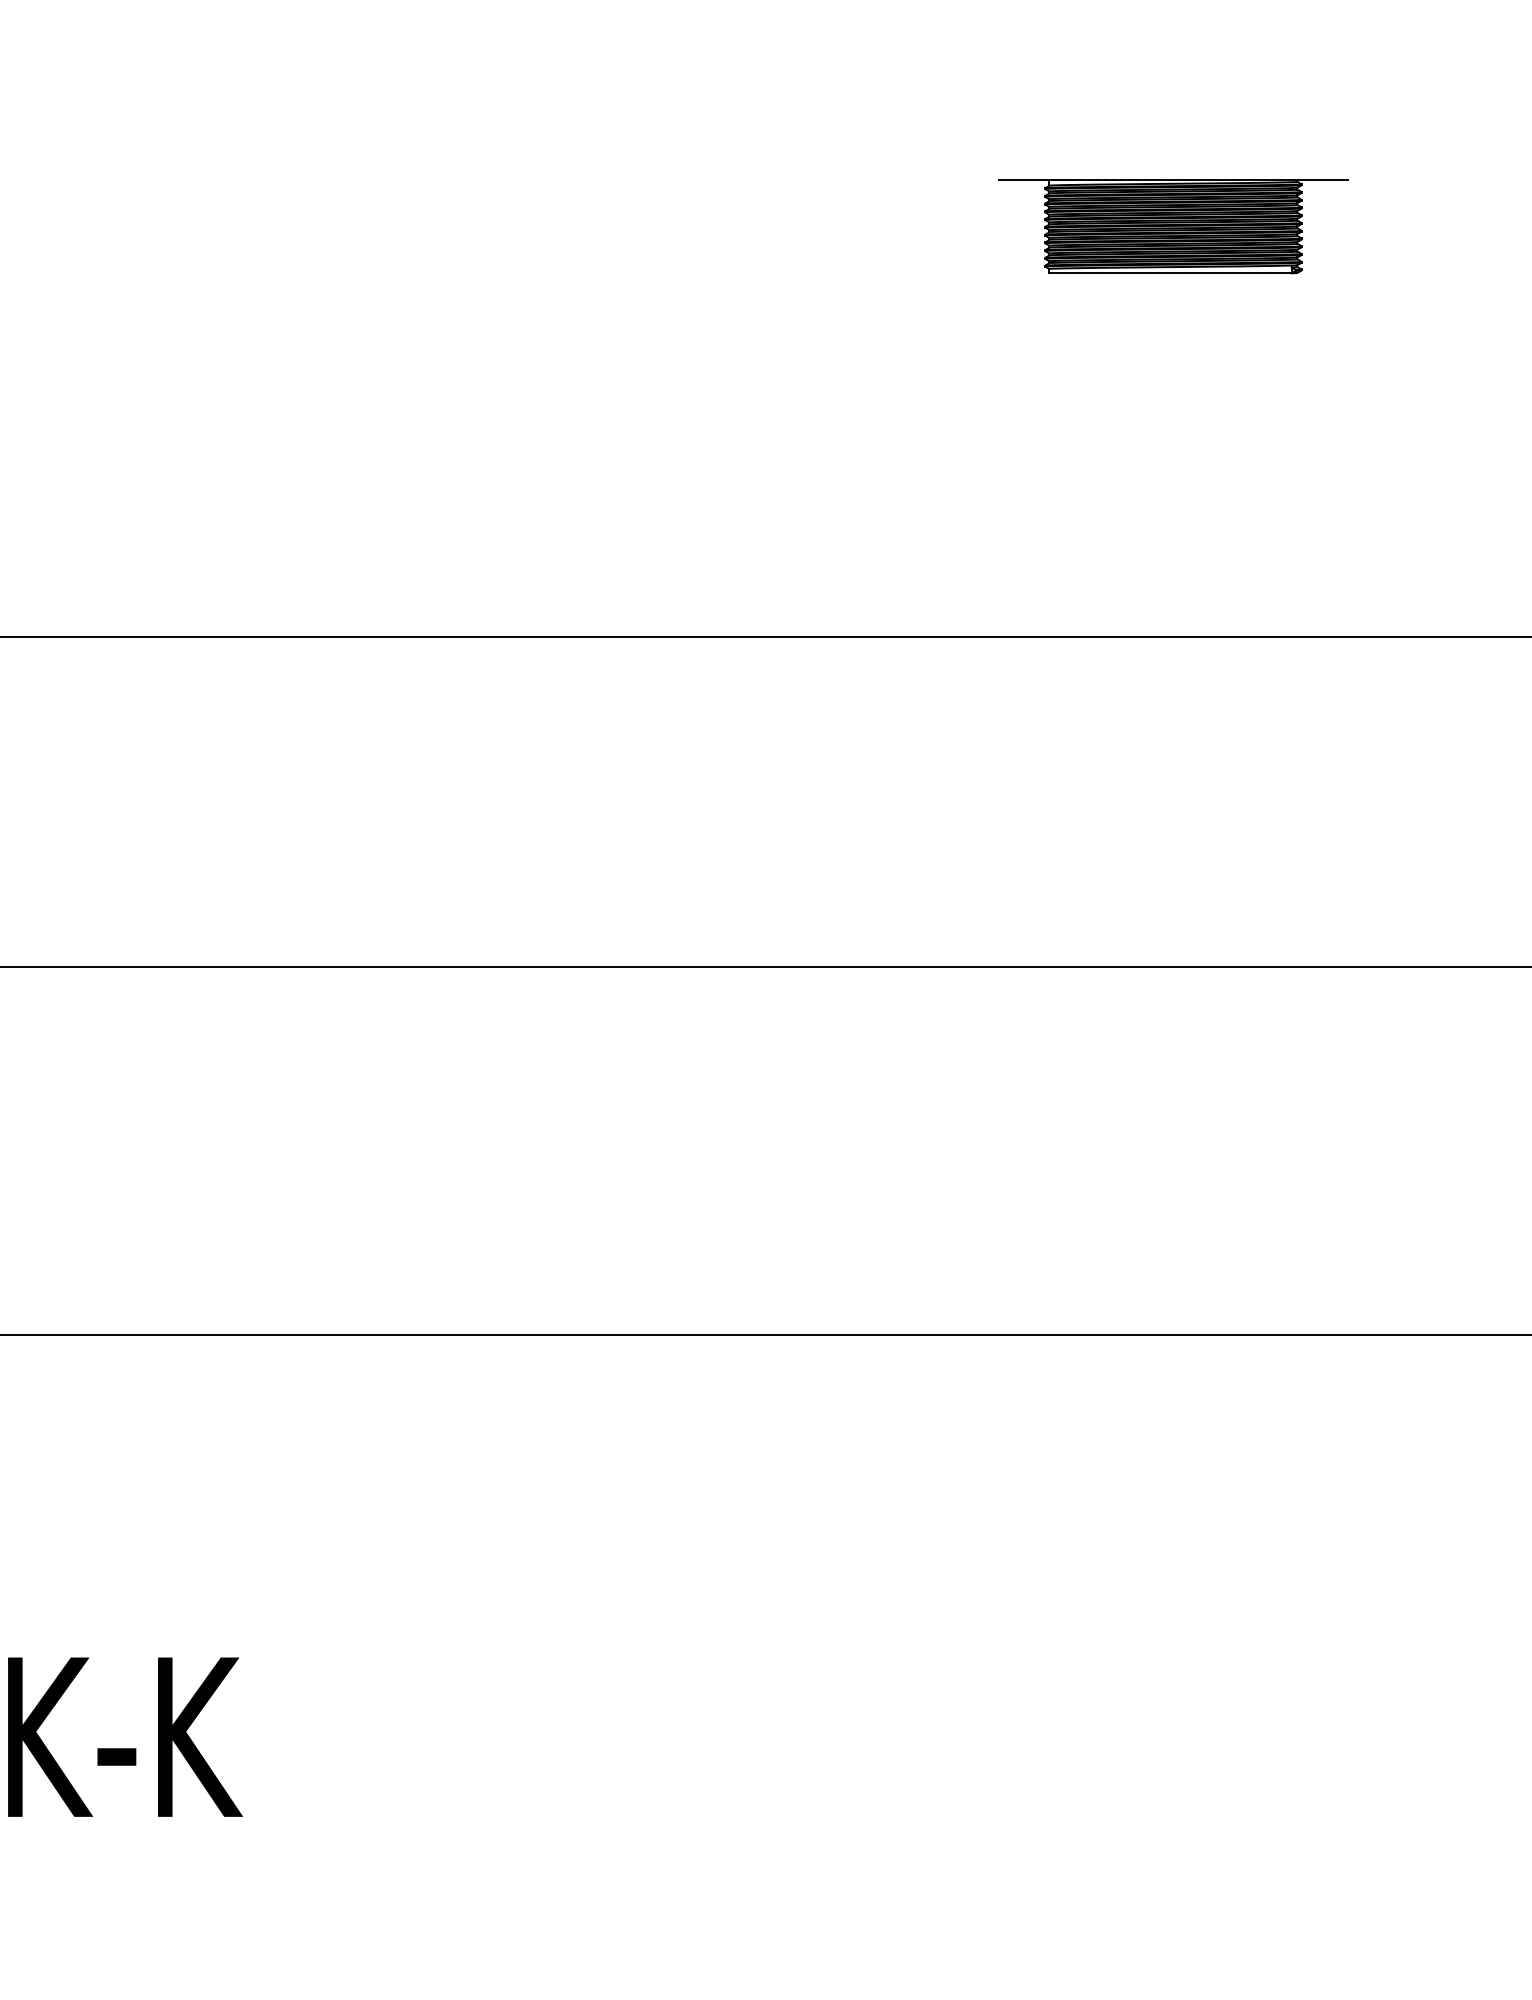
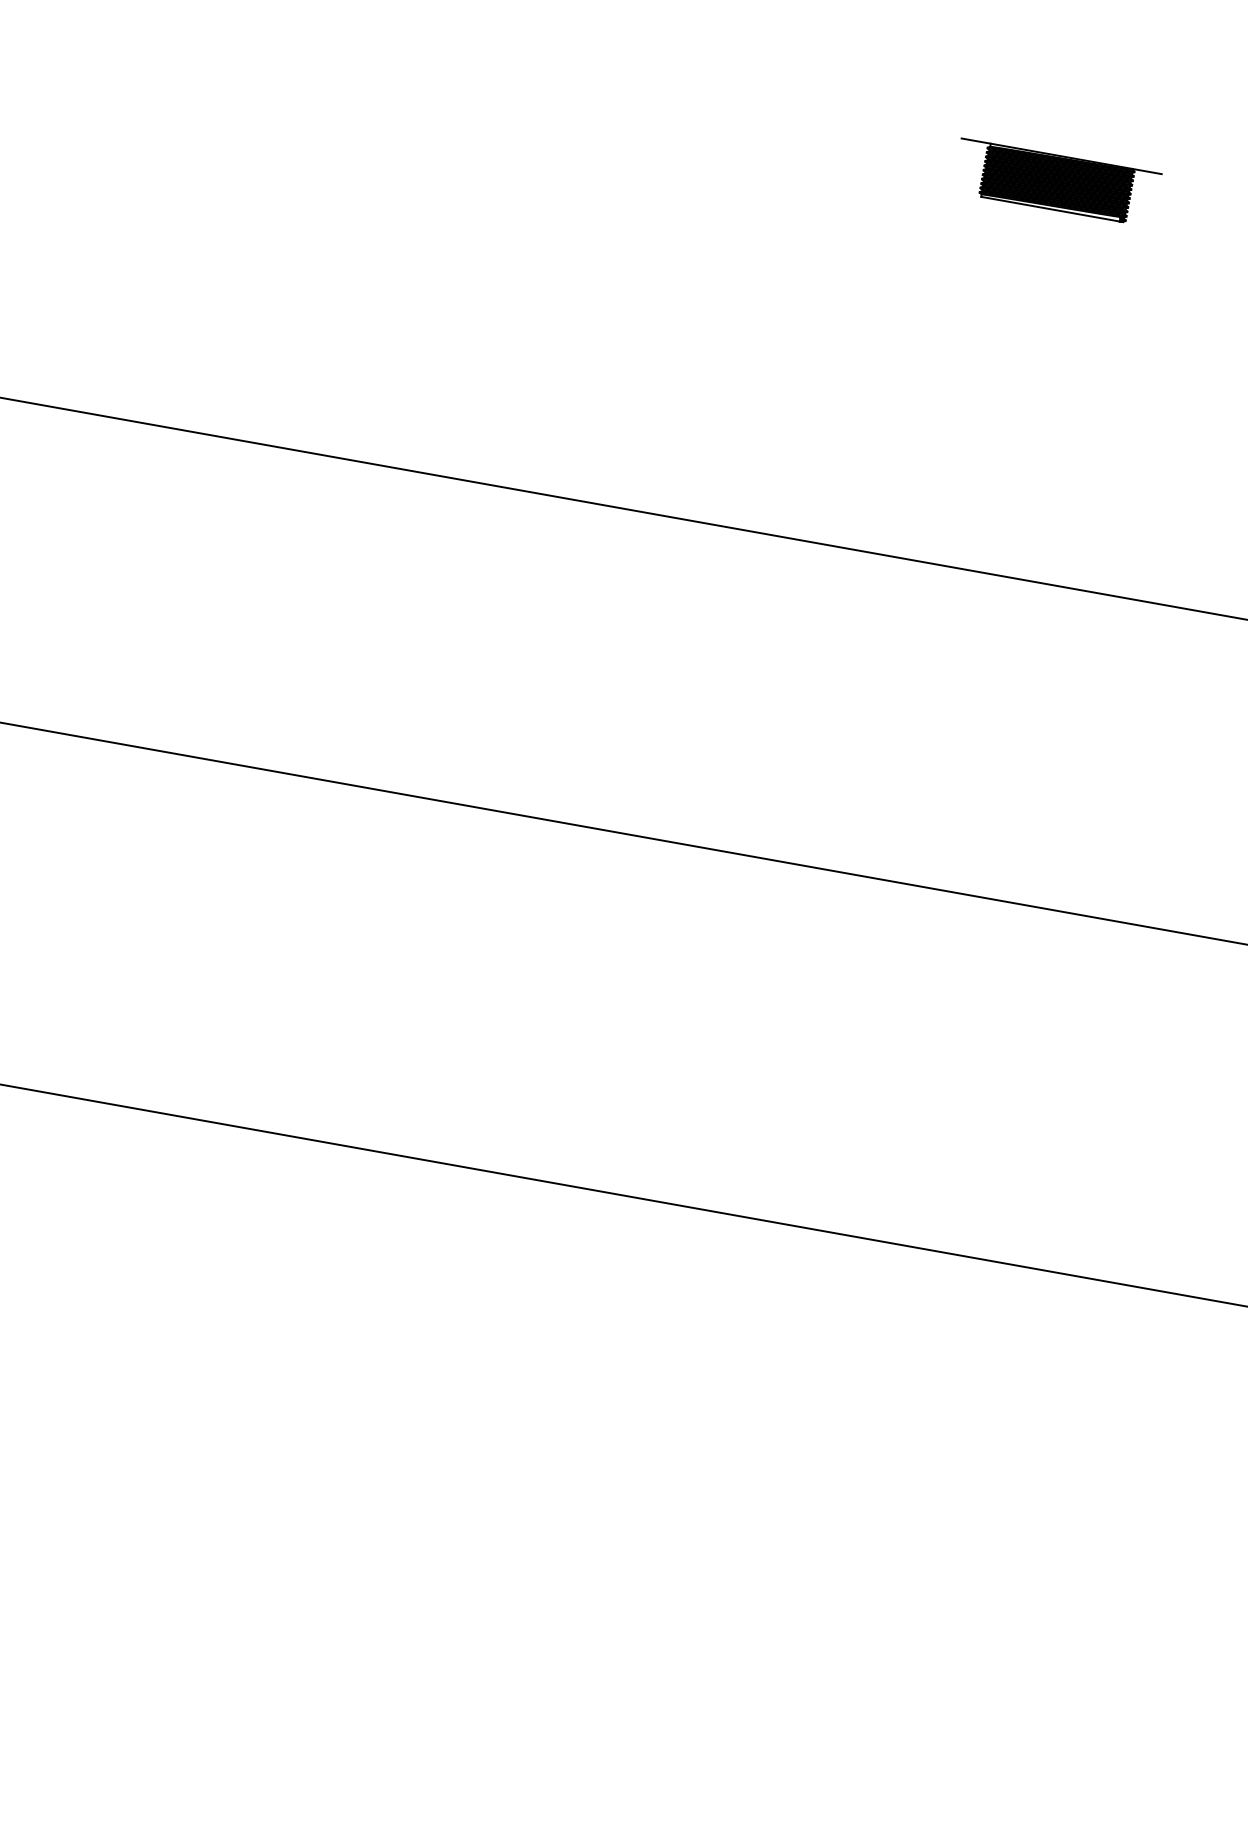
part: (1173, 226) -> (1057, 182), size x0.6

